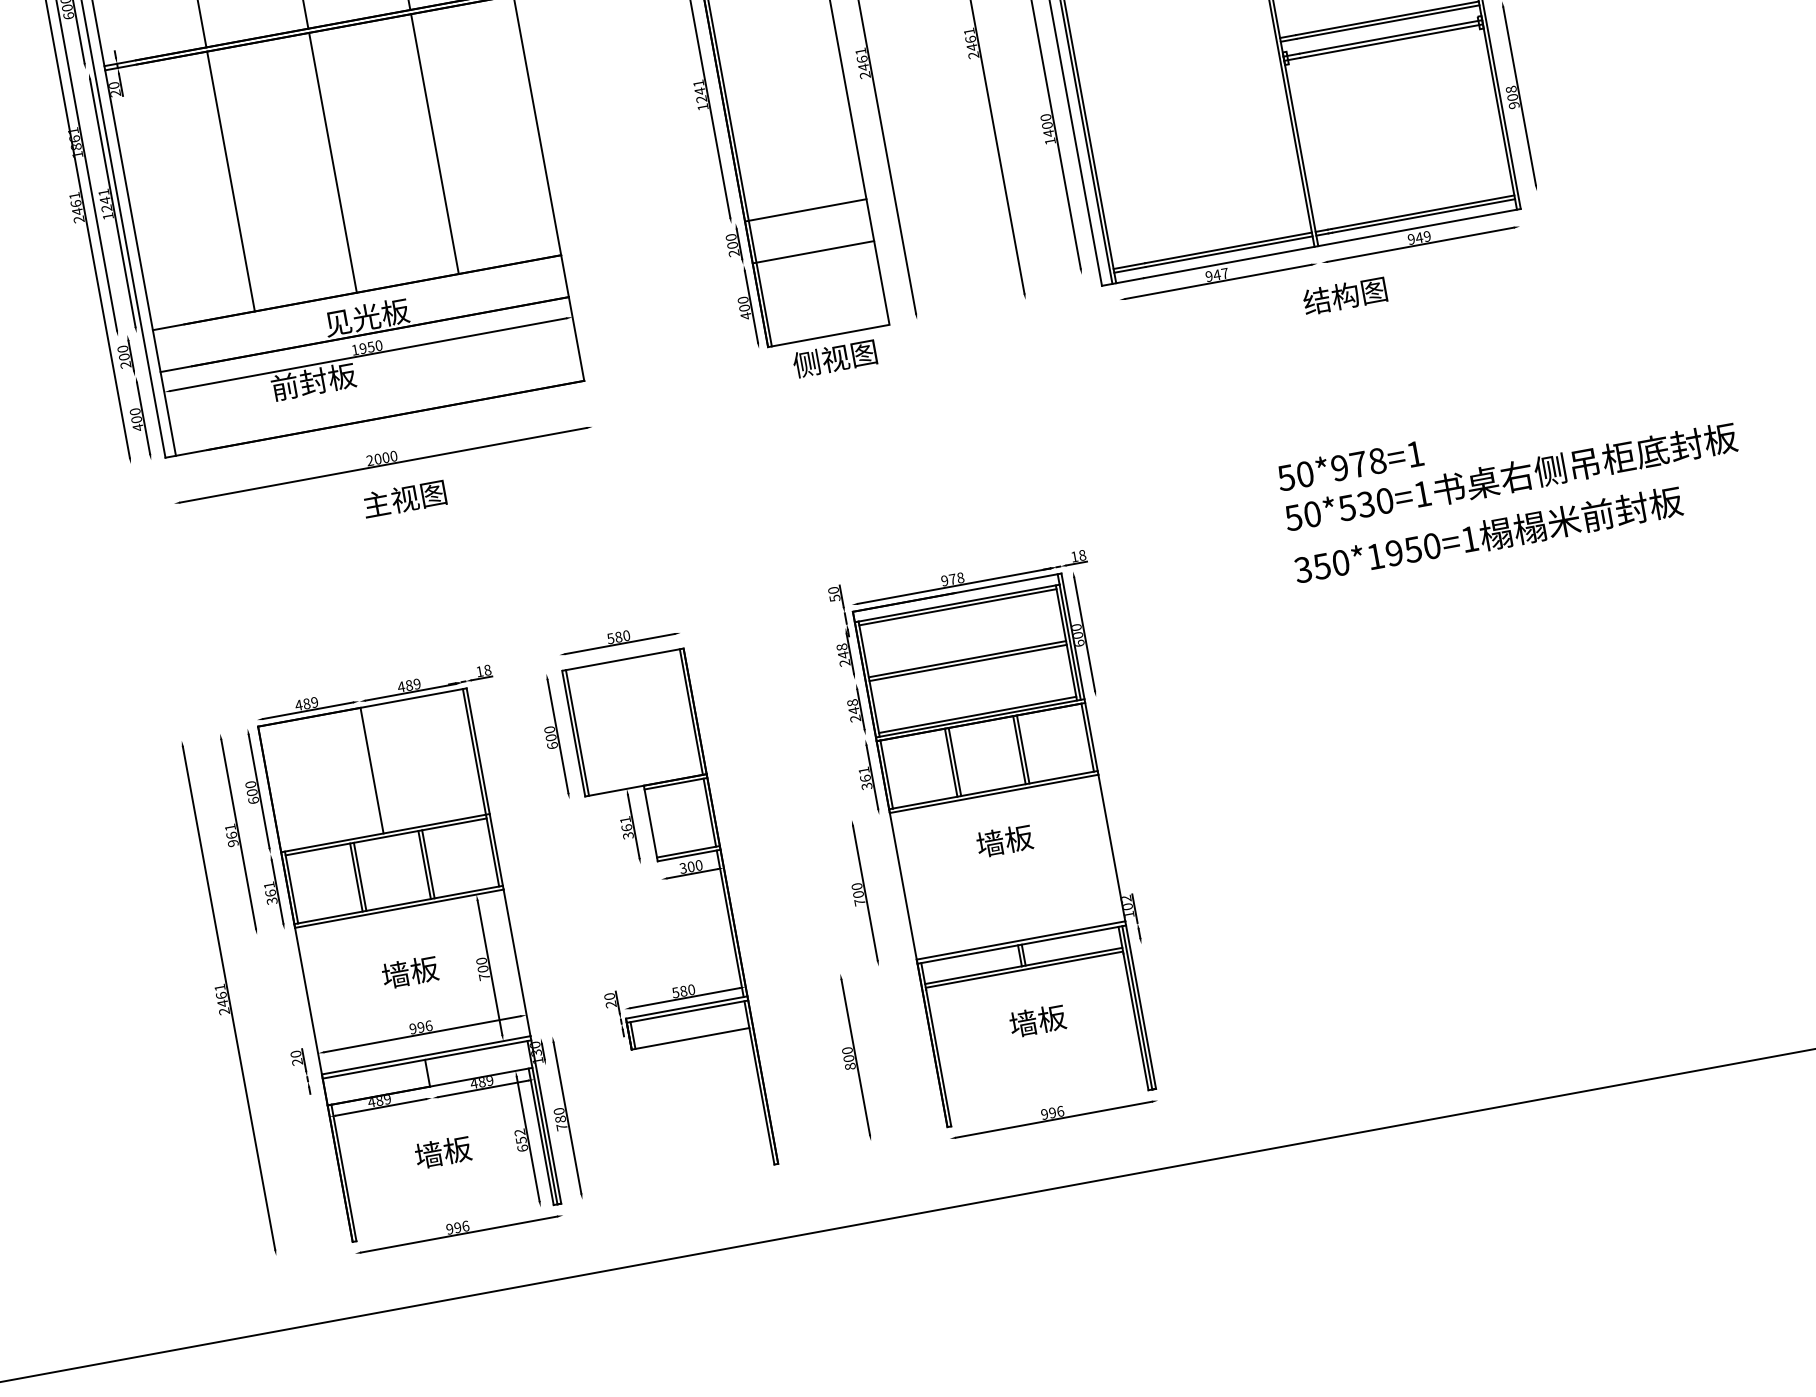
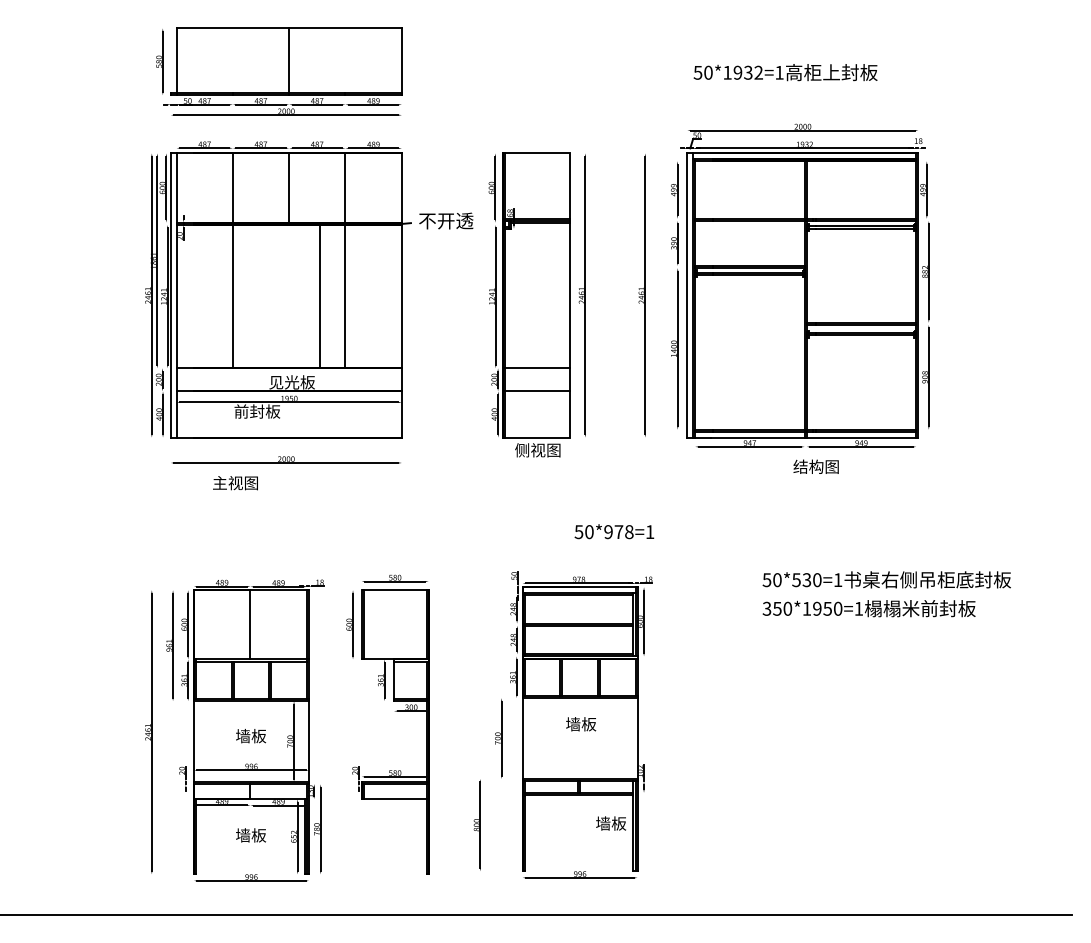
line: (333, 162) -> (320, 296), moved
text: (1350, 464) -> (614, 531), moved
text: (404, 499) -> (235, 483), moved
text: (1036, 1021) -> (610, 823), moved

